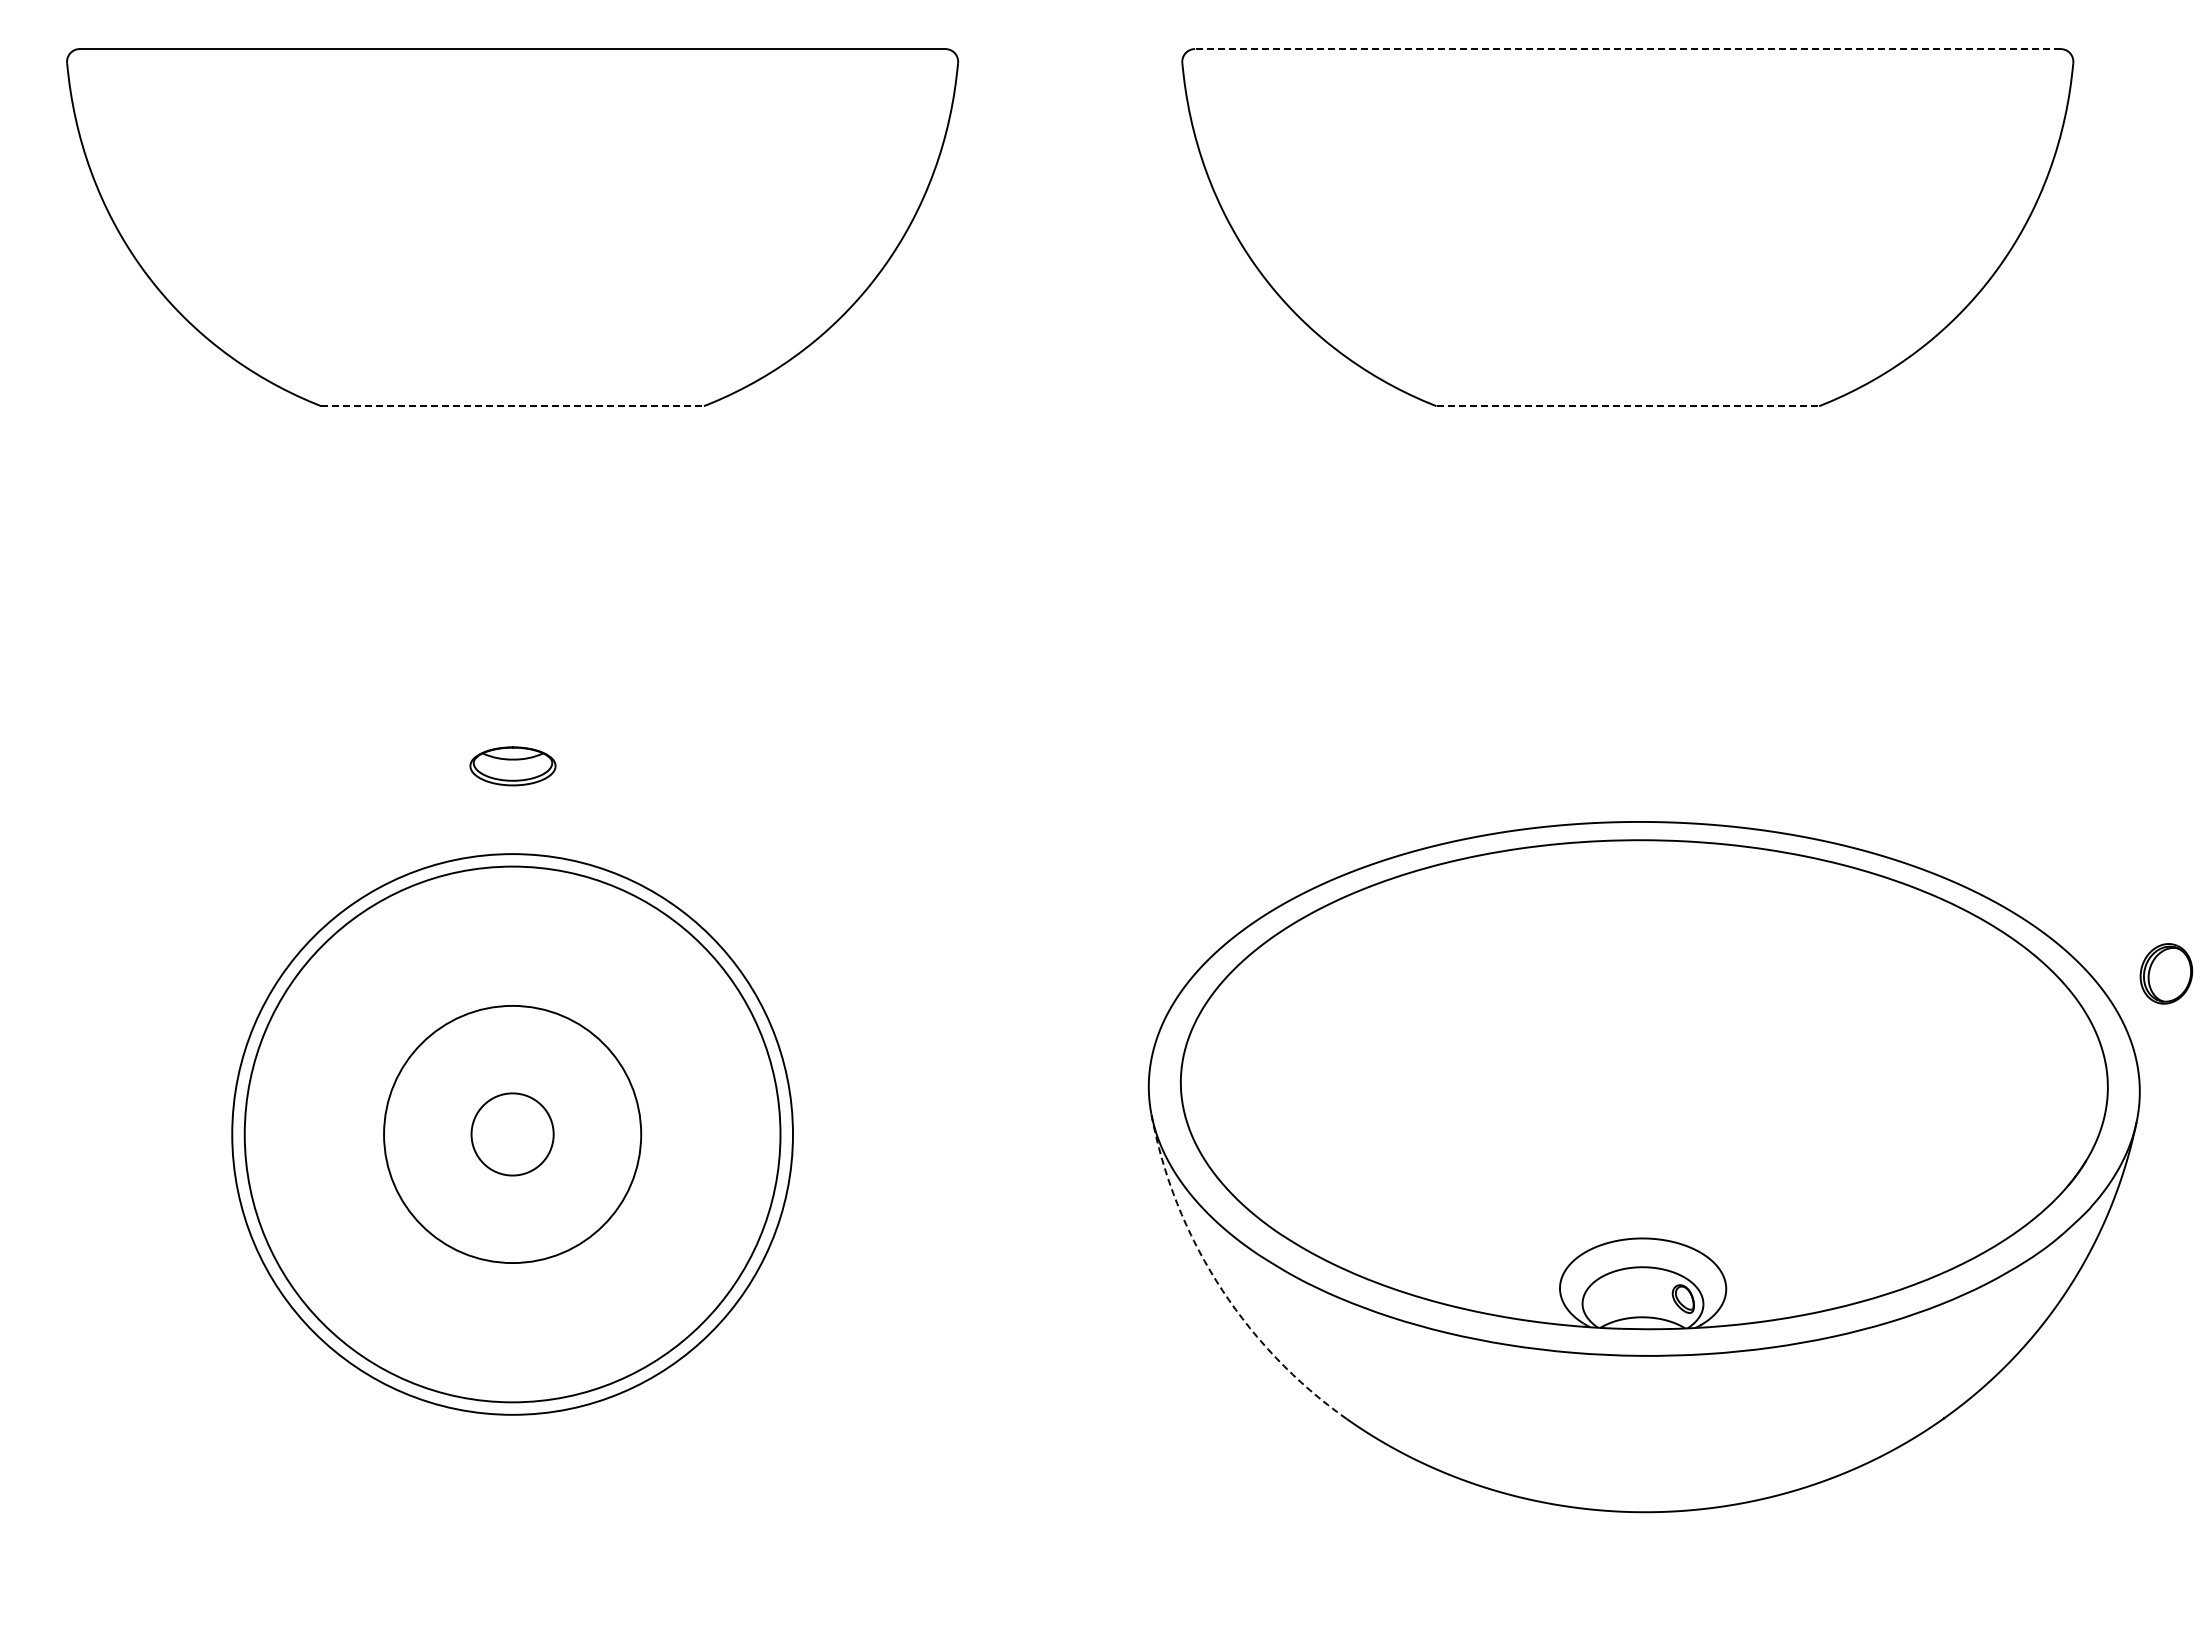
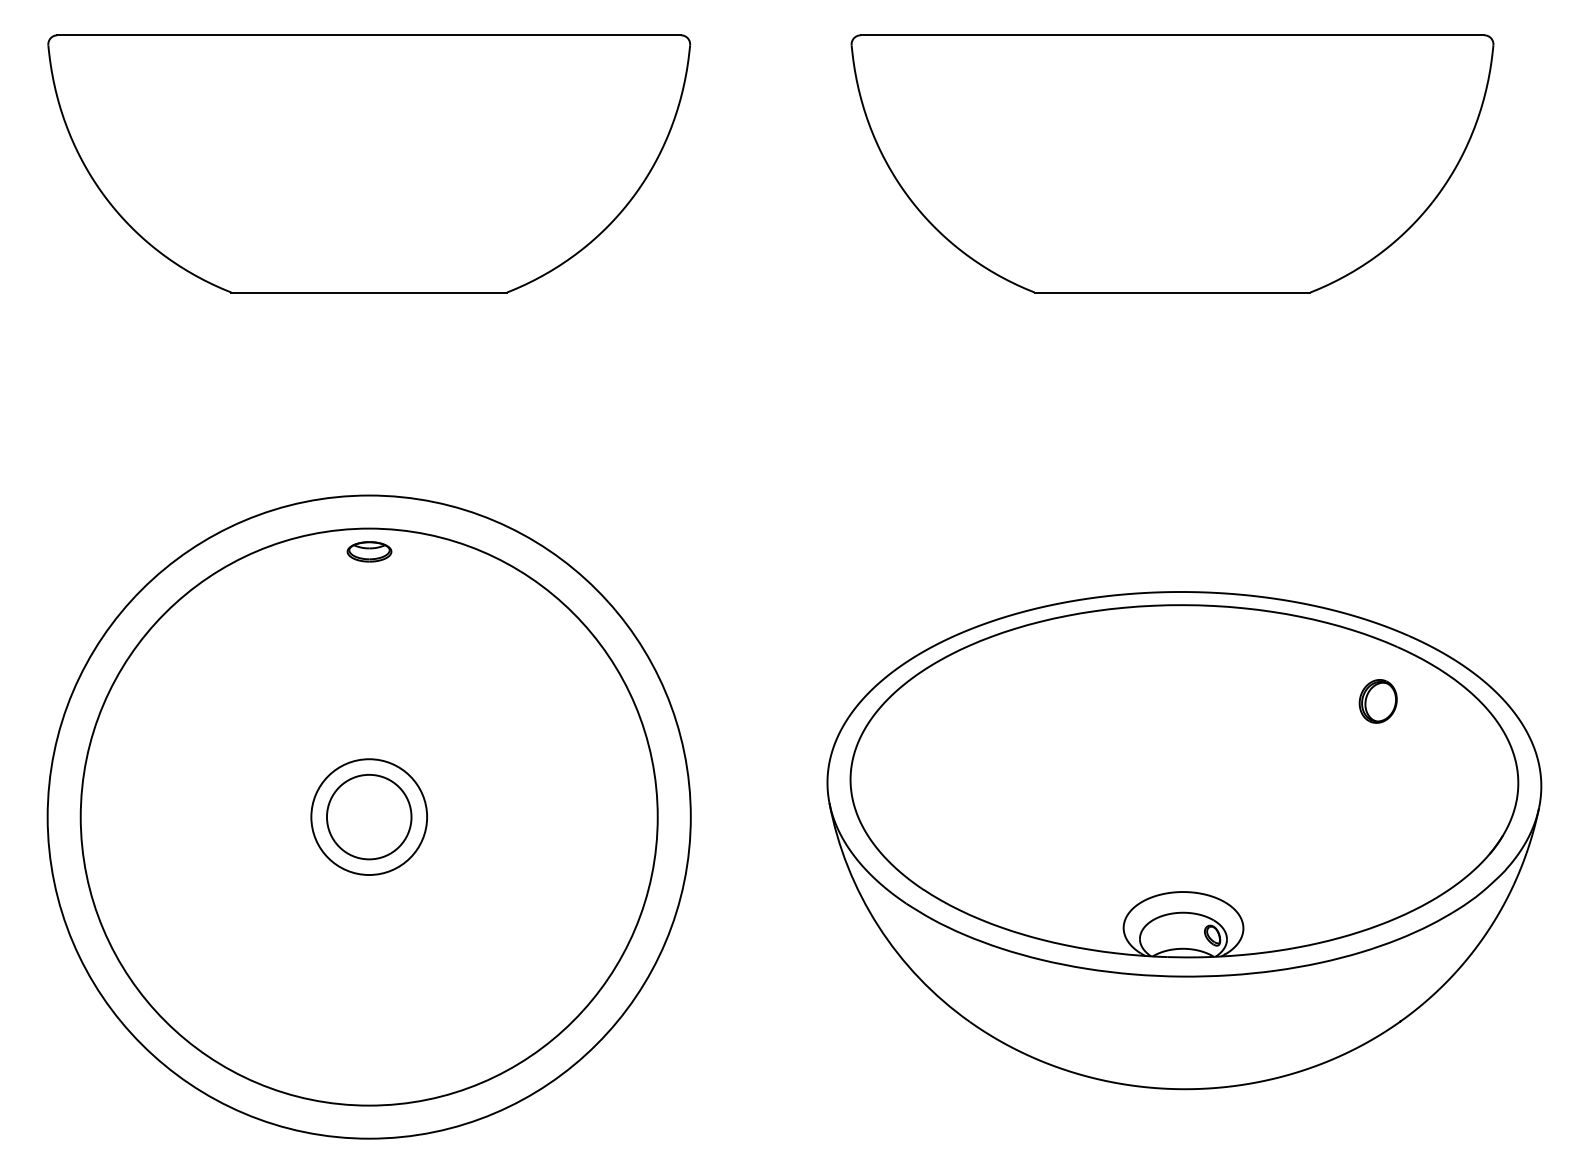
line: (1627, 49) -> (1172, 35), dashed -> solid
line: (513, 406) -> (369, 292), dashed -> solid
line: (1628, 406) -> (1173, 292), dashed -> solid
part: (512, 765) -> (369, 551), size x0.71
part: (2166, 973) -> (1378, 701), moved
circle: (512, 1134) -> (369, 817), size x0.62
circle: (512, 1134) -> (369, 817), size x1.43
circle: (512, 1134) -> (369, 817), size x1.43
circle: (512, 1134) -> (369, 817), size x1.67
arc: (1219, 1285) -> (878, 925), dashed -> solid

